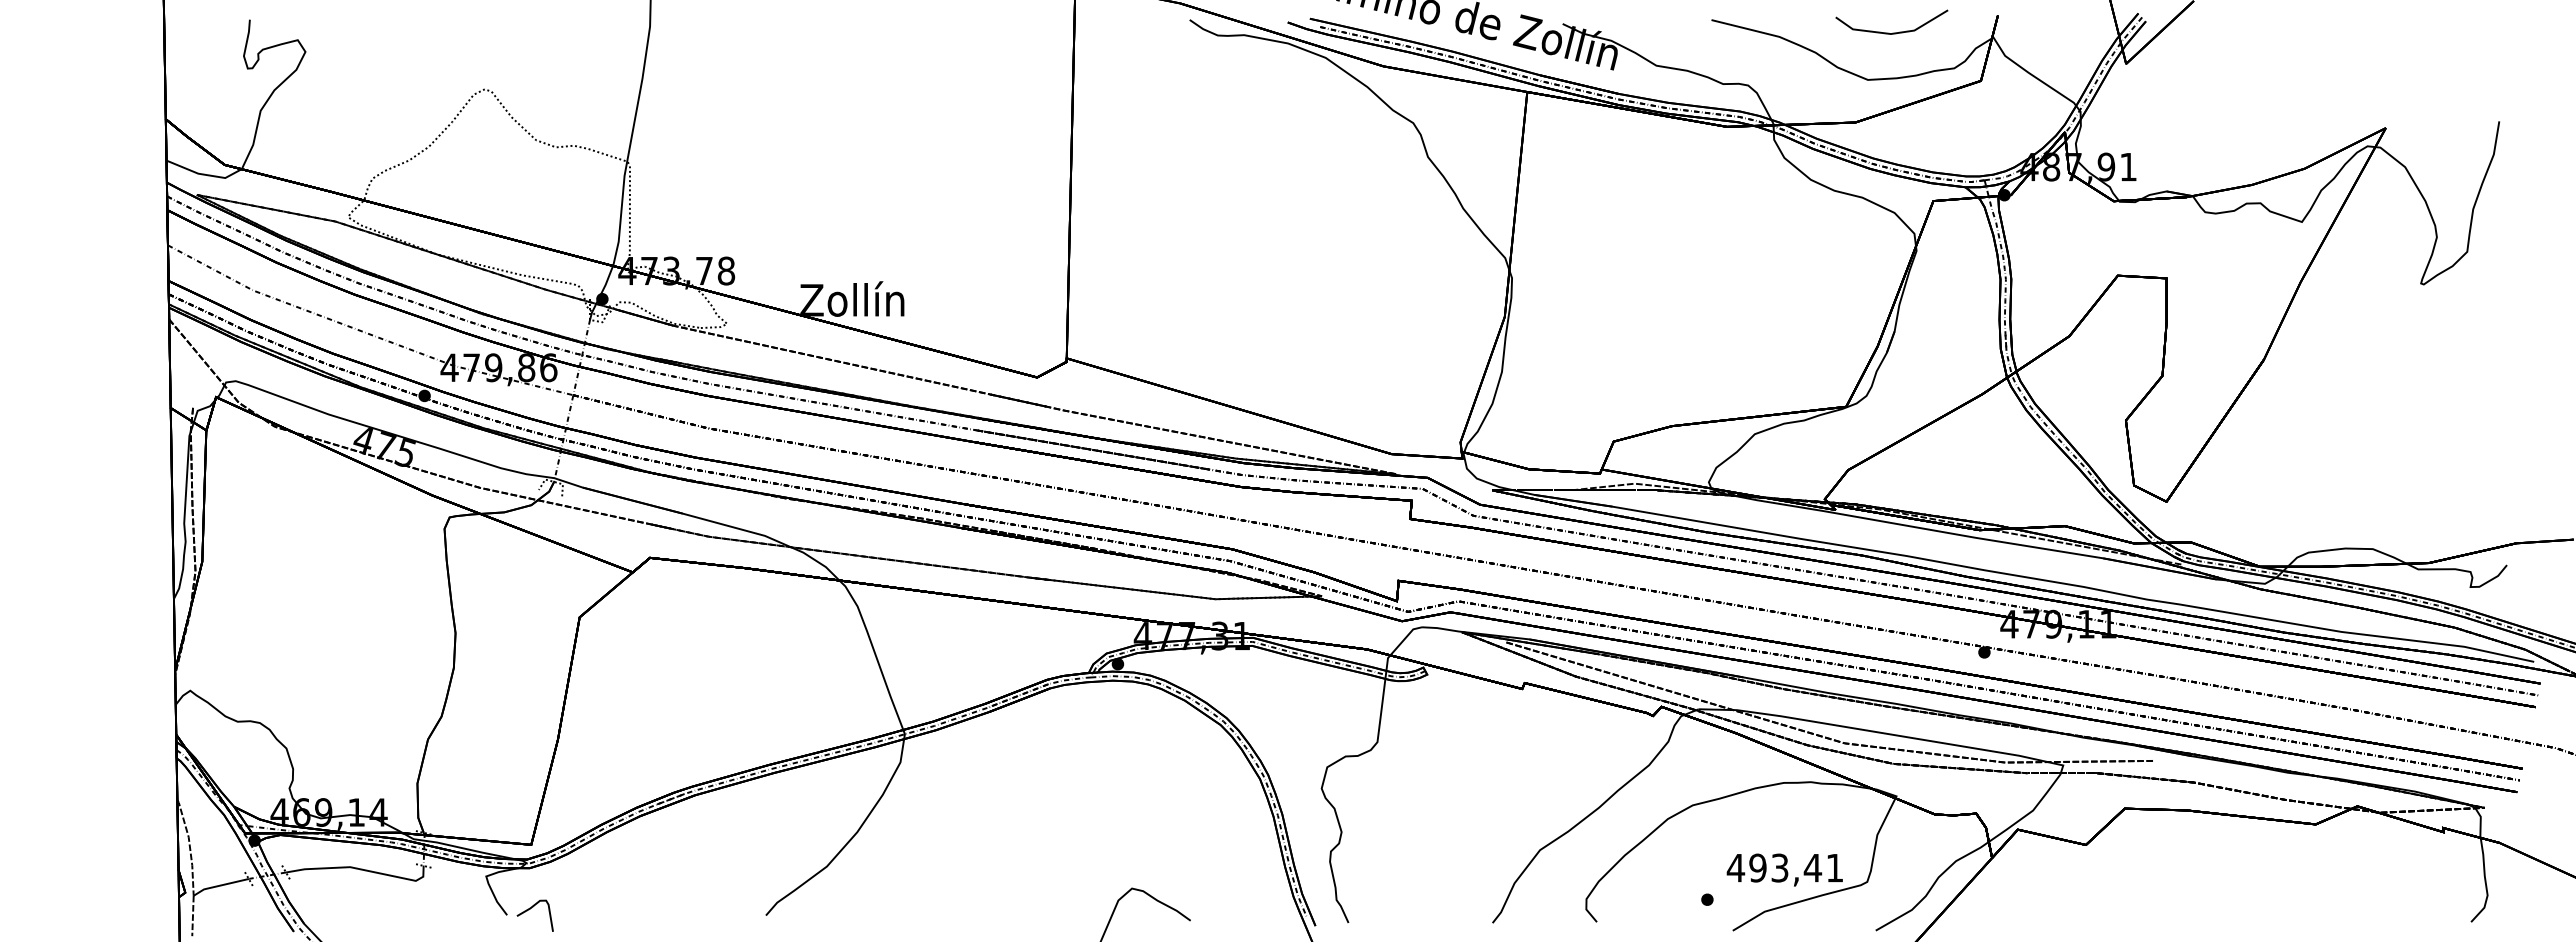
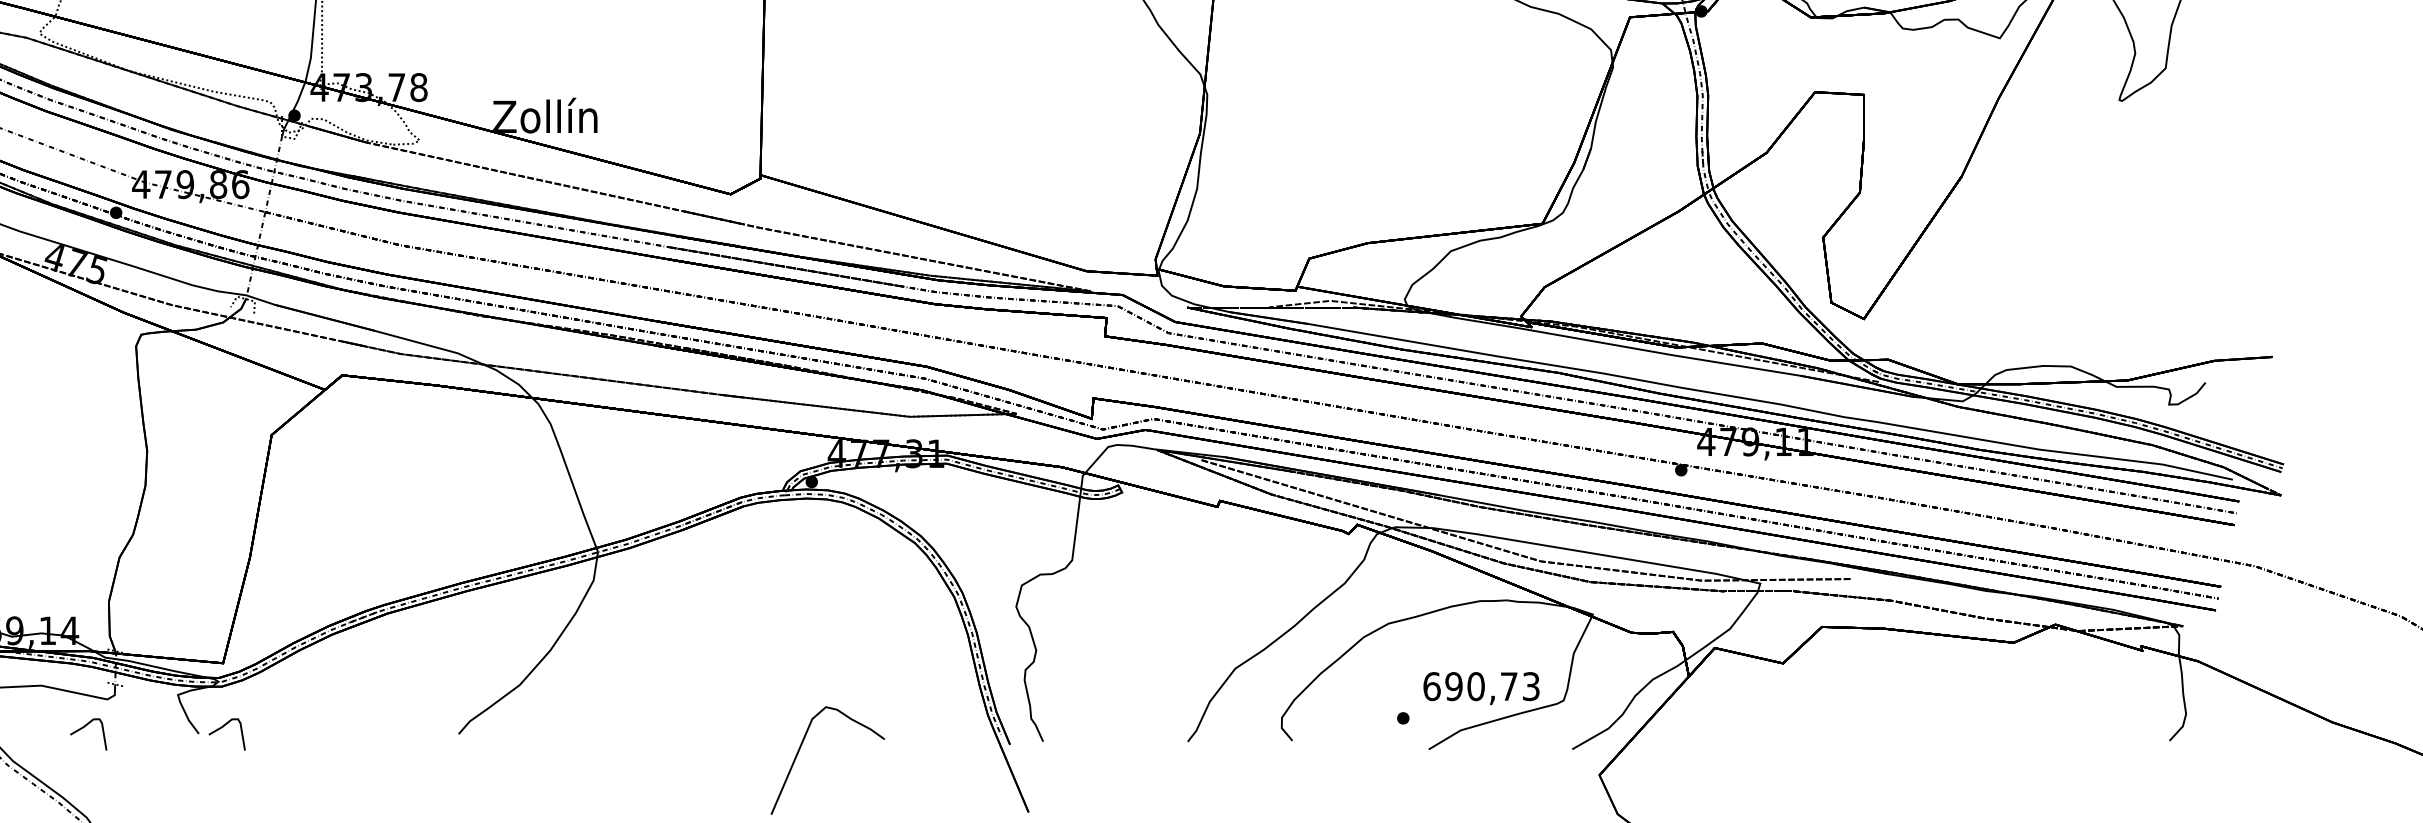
text: (1784, 867) -> (1480, 686), 493,41 -> 690,73
curve: (392, 909) -> (83, 728), added

